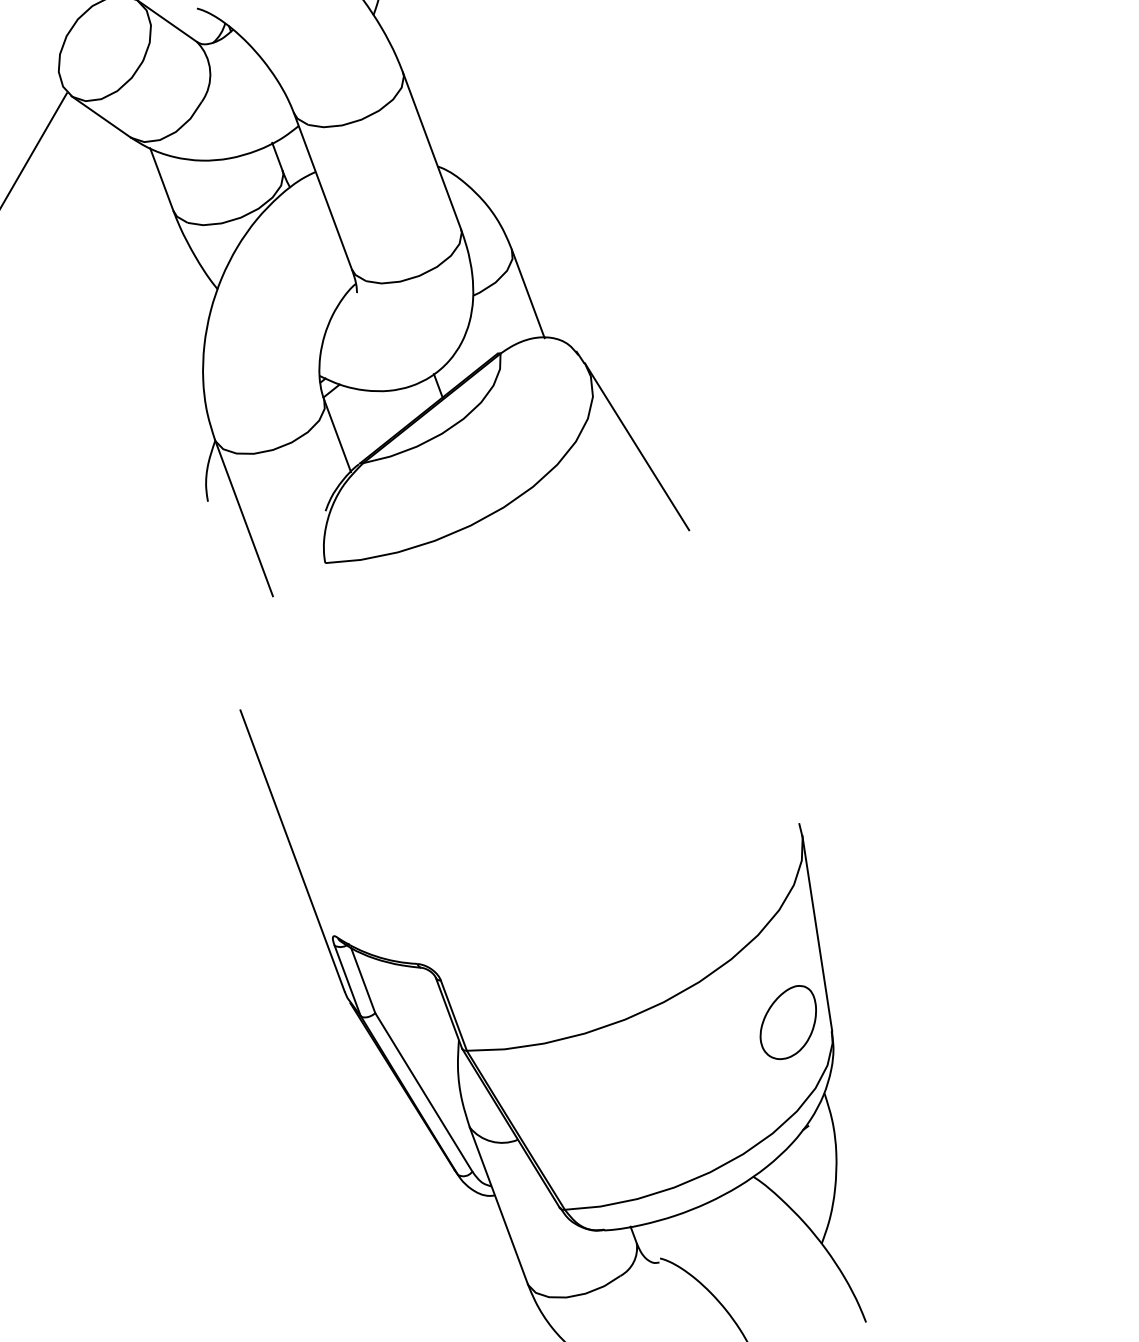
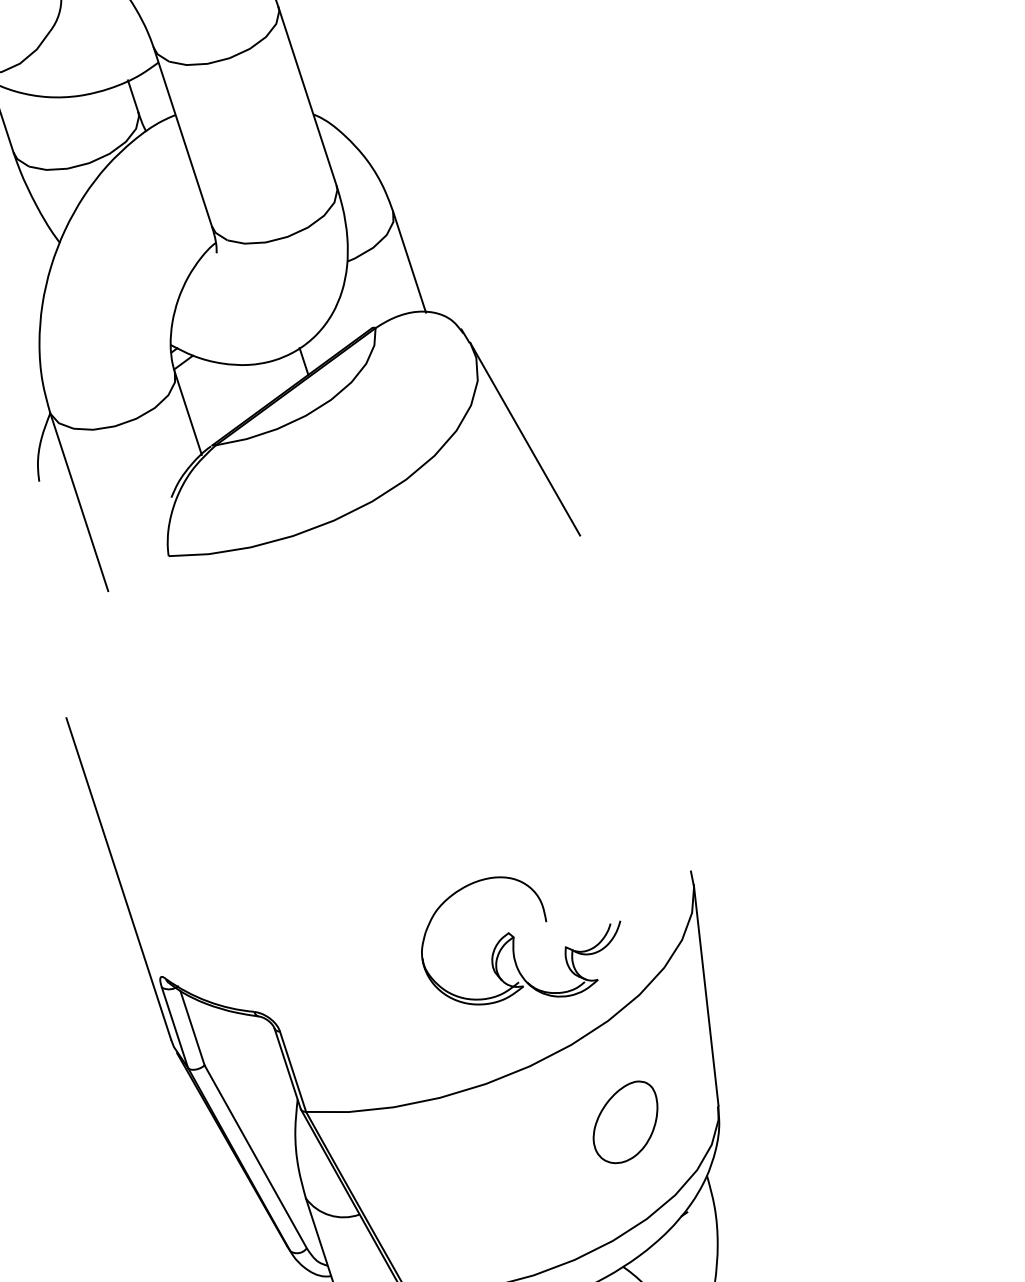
part: (650, 892) -> (520, 941), added
part: (787, 1022) -> (624, 1122), moved

